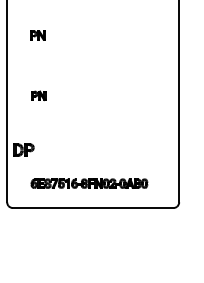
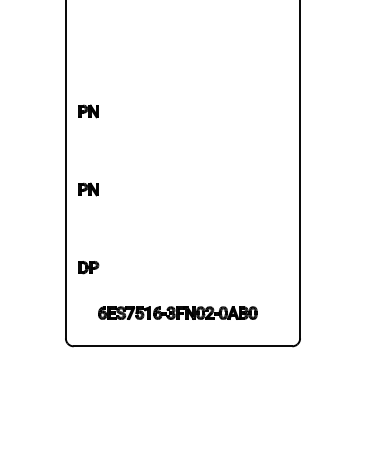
part: (37, 35) -> (88, 111), moved
part: (38, 95) -> (88, 189), moved
part: (23, 150) -> (88, 267), size x0.71

